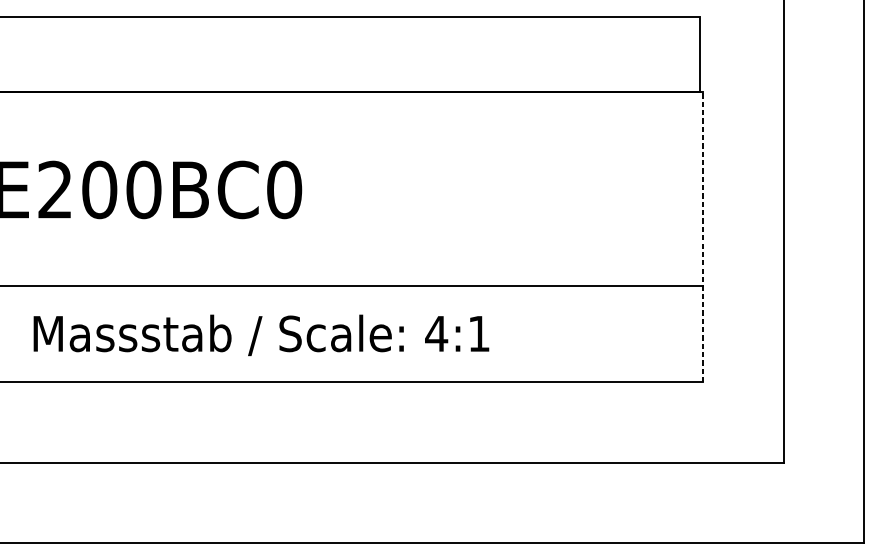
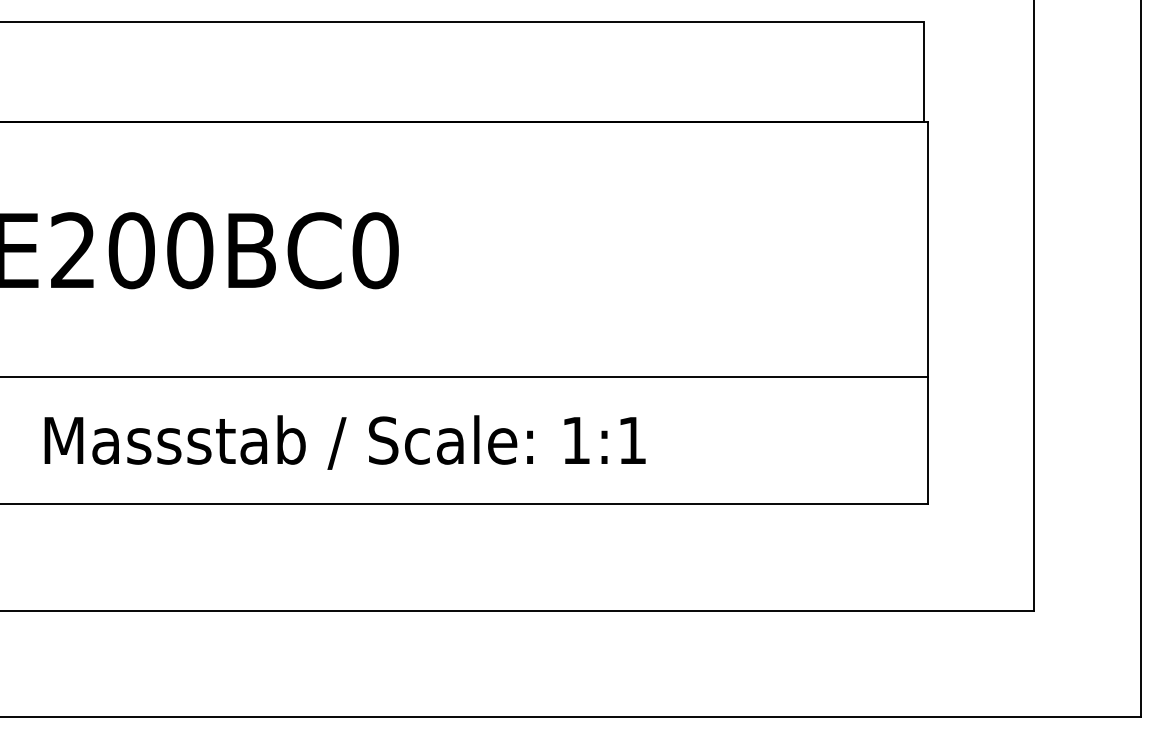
line: (703, 236) -> (928, 312), dashed -> solid
text: (436, 333) -> (576, 440), 4:1 -> 1:1

